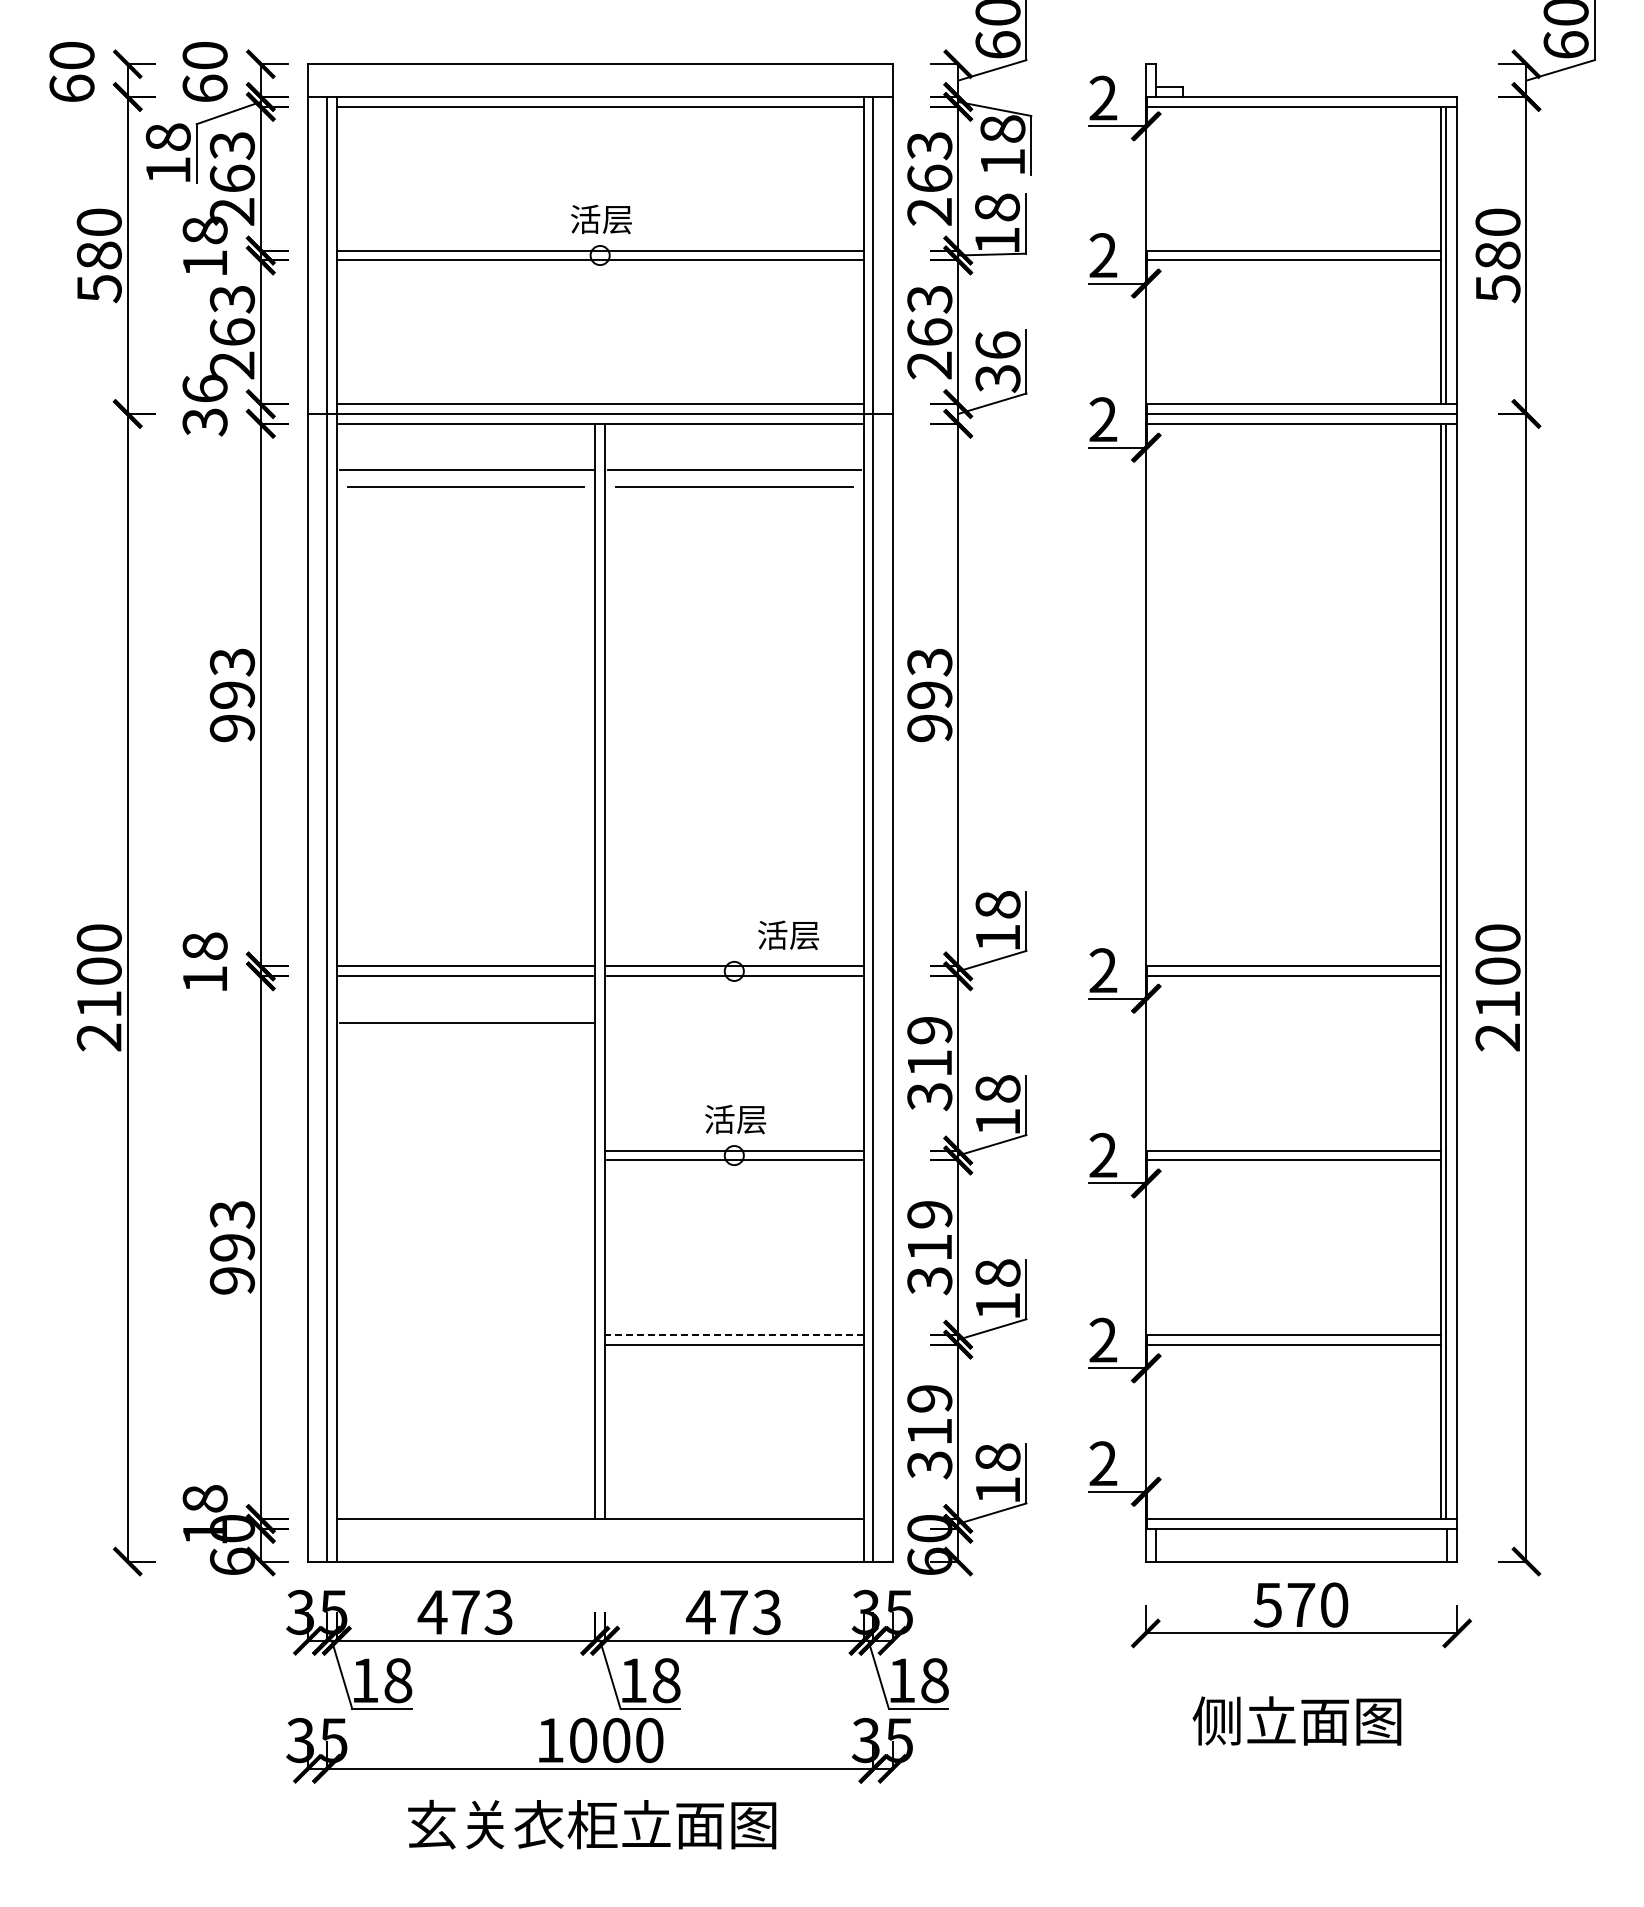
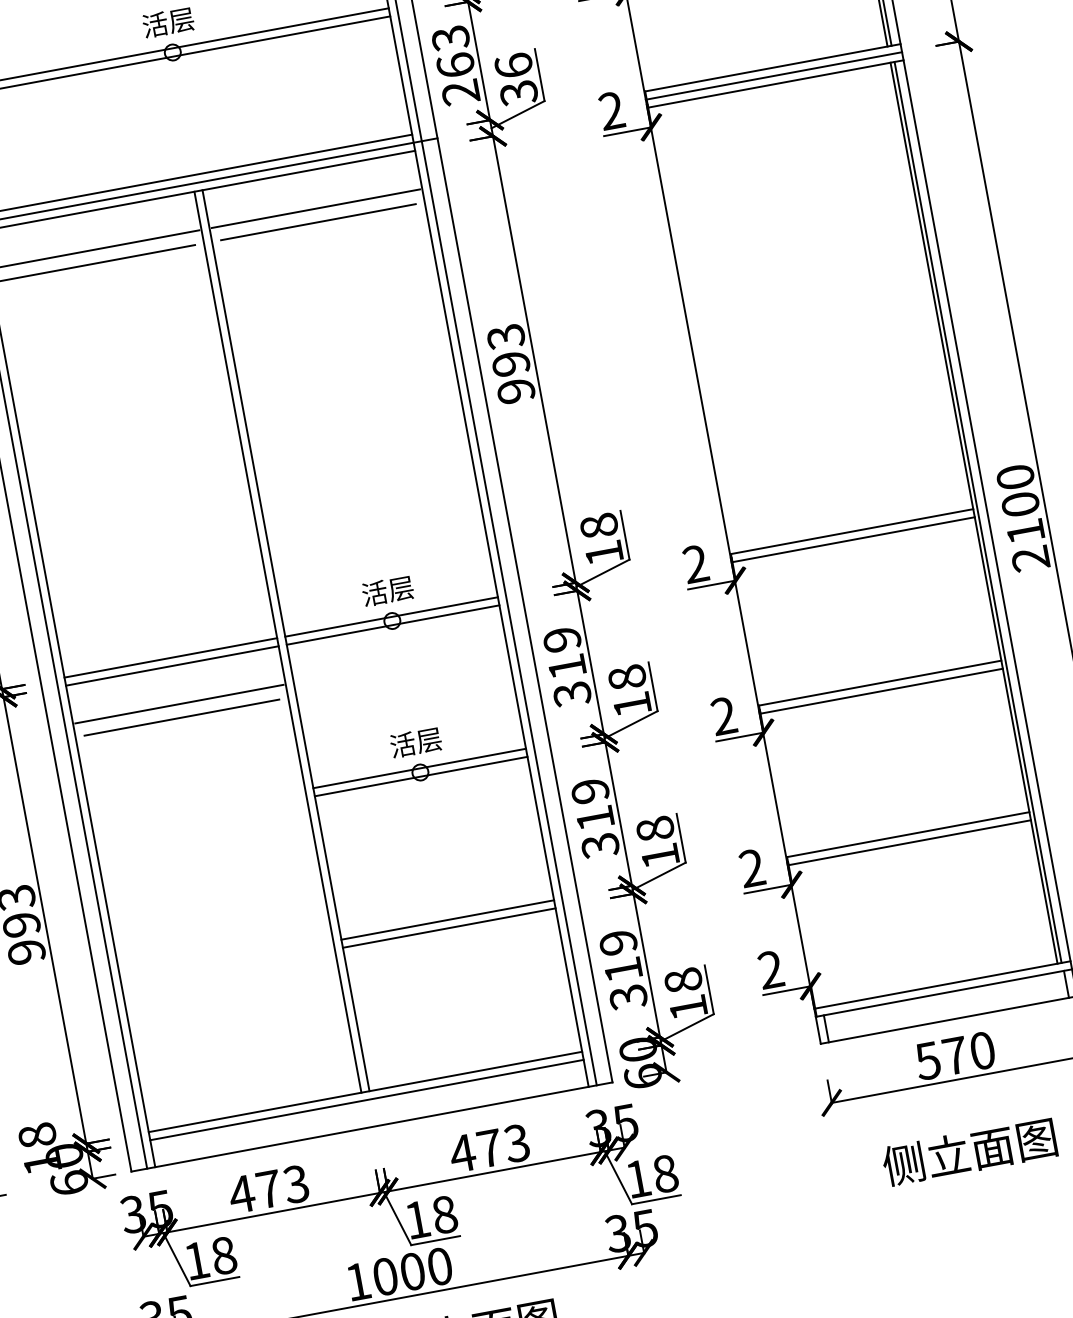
text: (788, 934) -> (387, 590), moved
line: (465, 1039) -> (181, 718), added
line: (733, 1334) -> (447, 919), dashed -> solid
line: (599, 1528) -> (366, 1099), added

